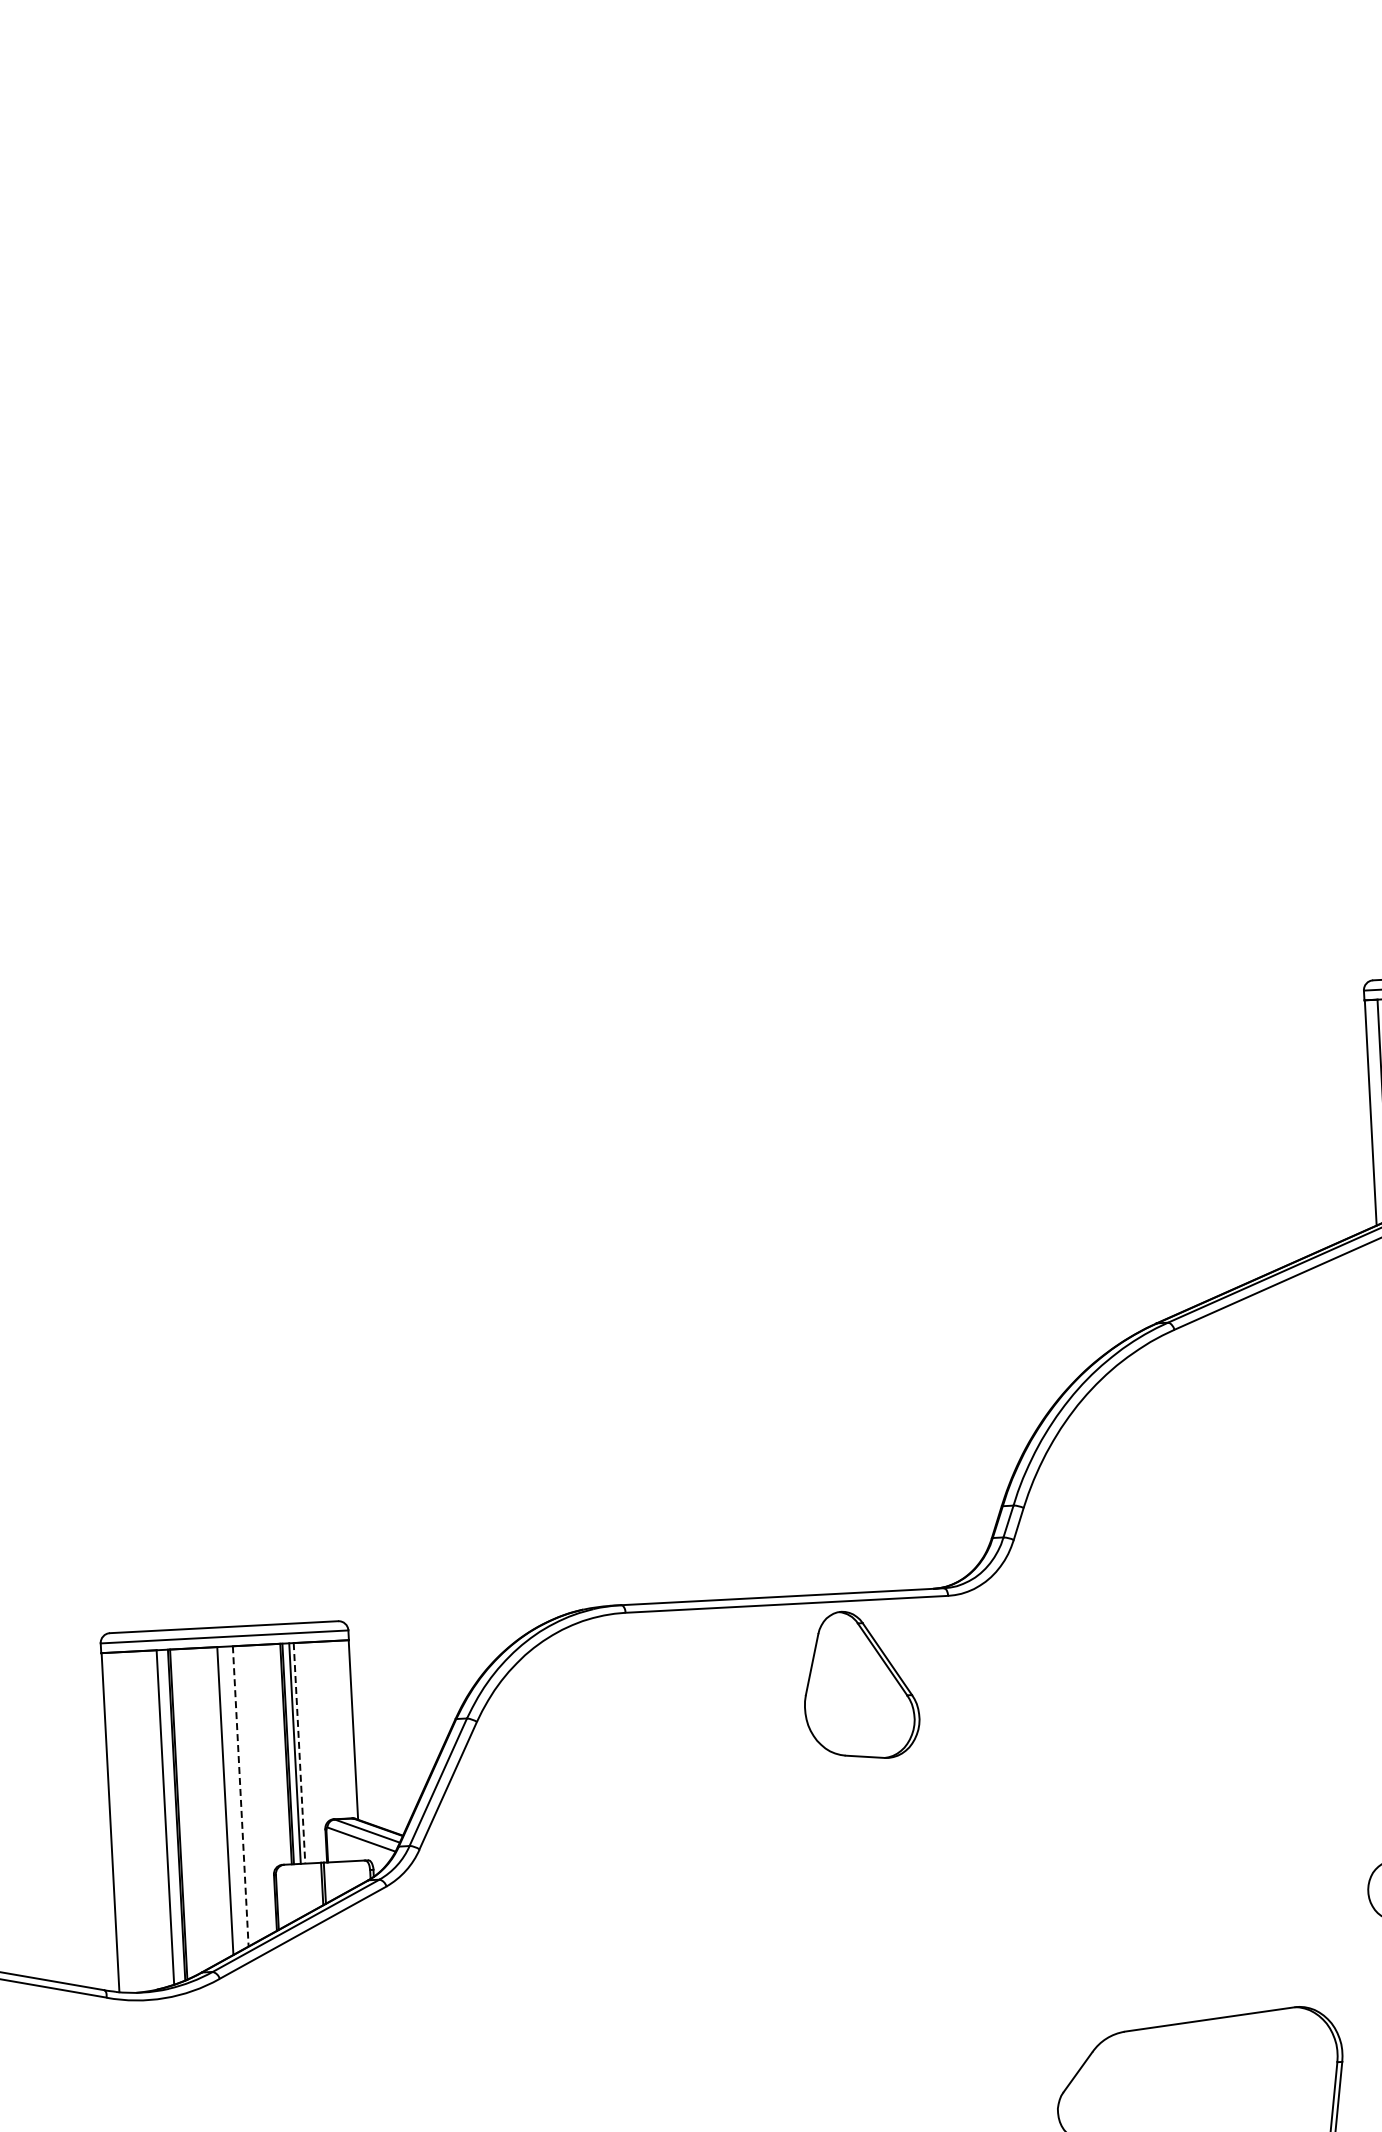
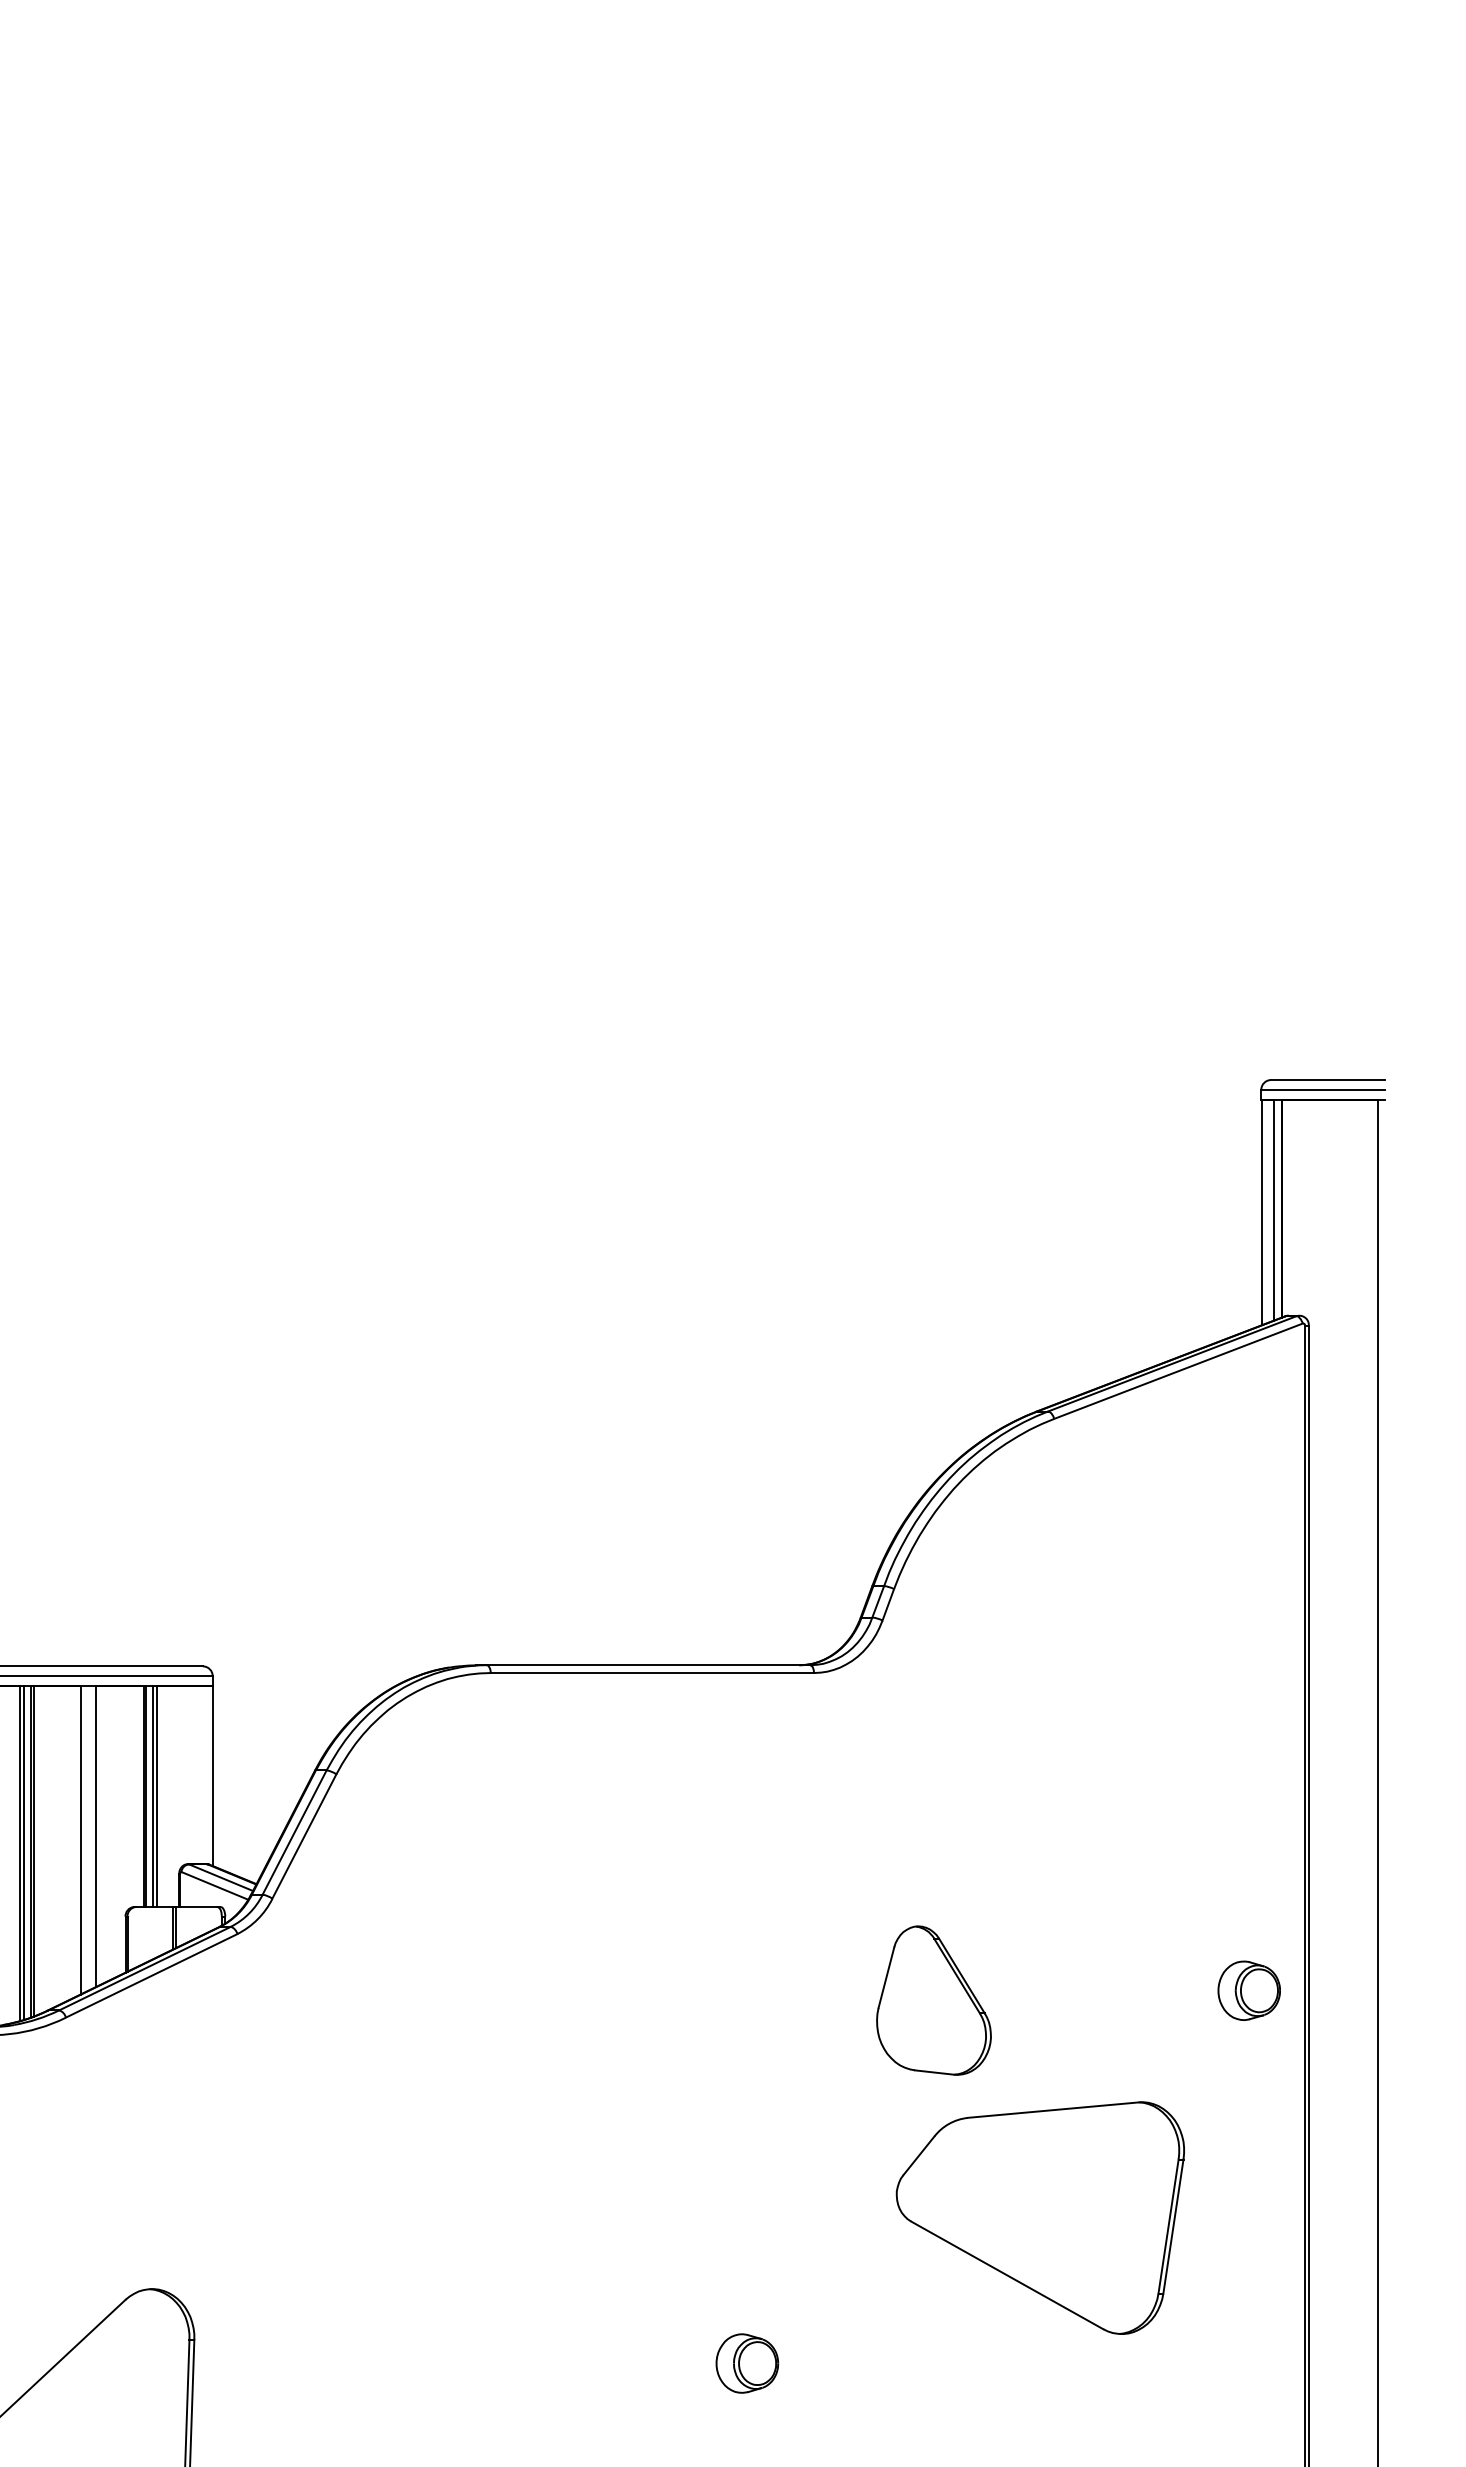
part: (860, 1684) -> (933, 2000), moved
line: (299, 1753) -> (157, 1796), dashed -> solid
line: (240, 1796) -> (96, 1836), dashed -> solid
line: (169, 1816) -> (24, 1852), added

